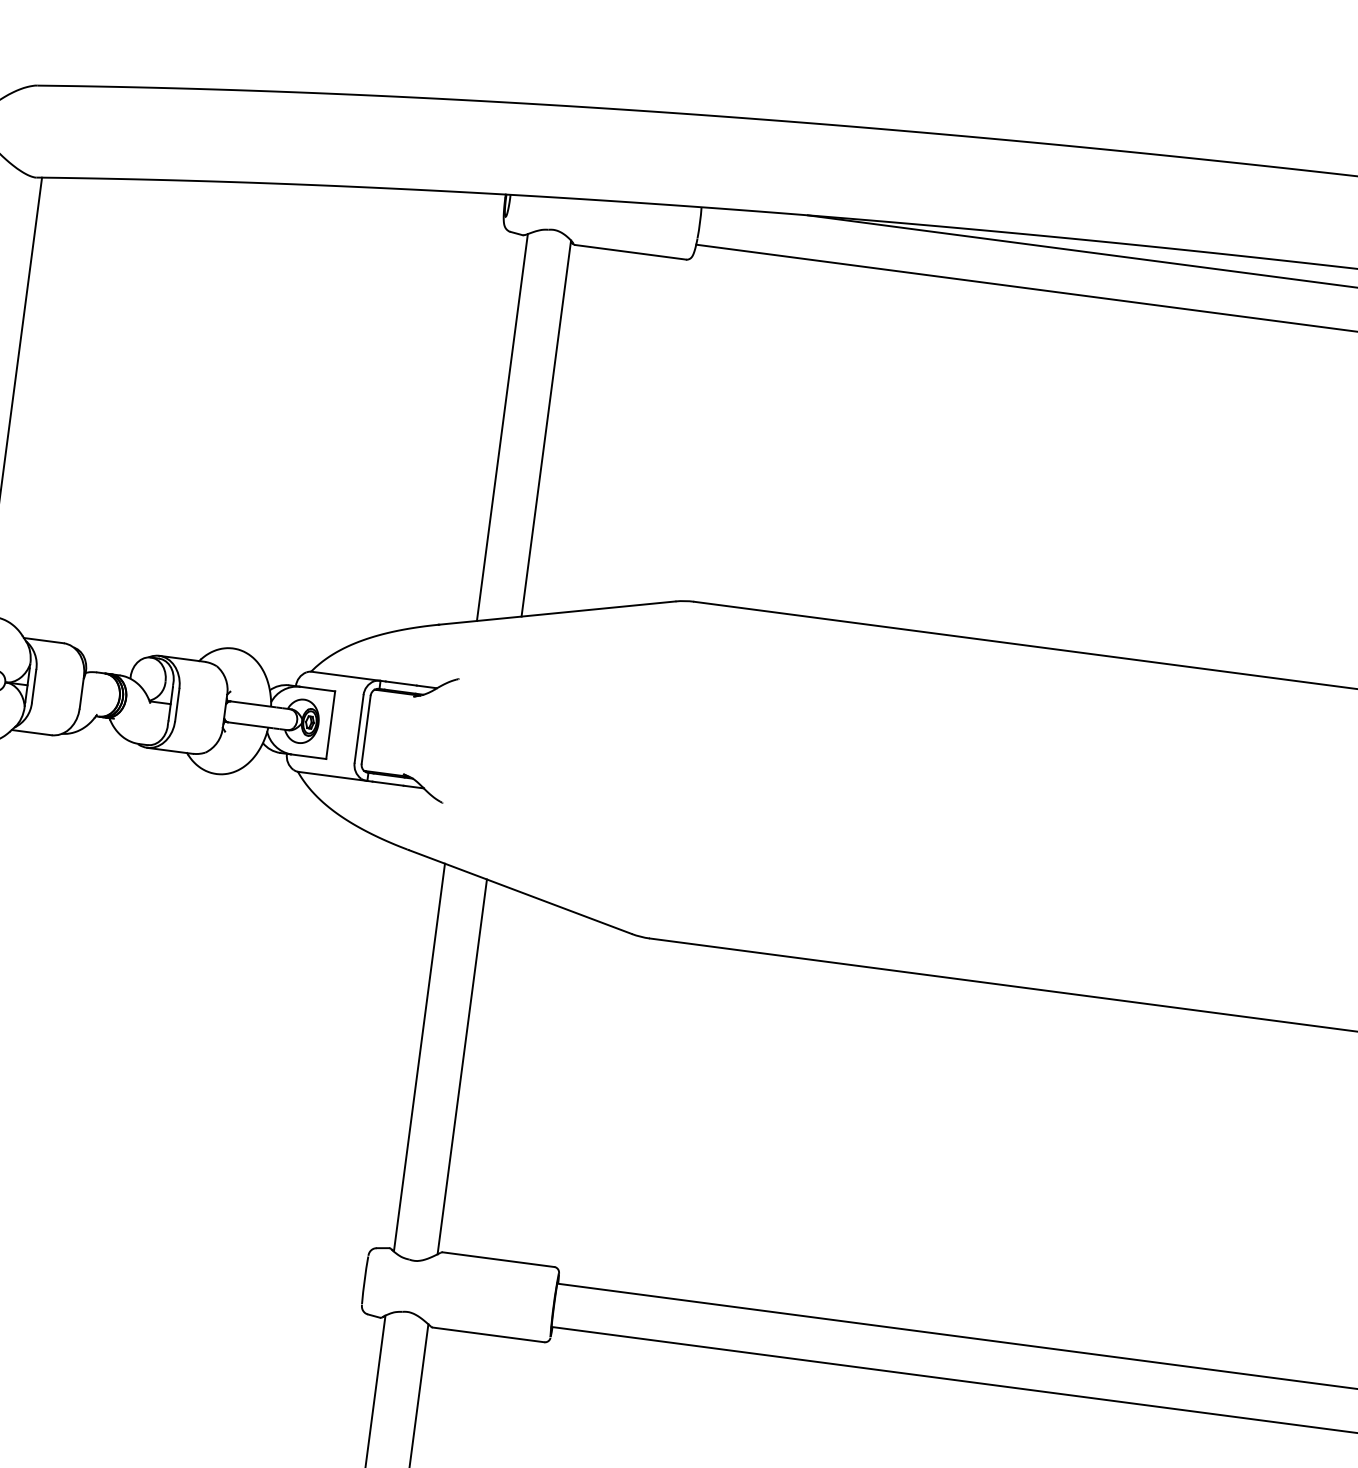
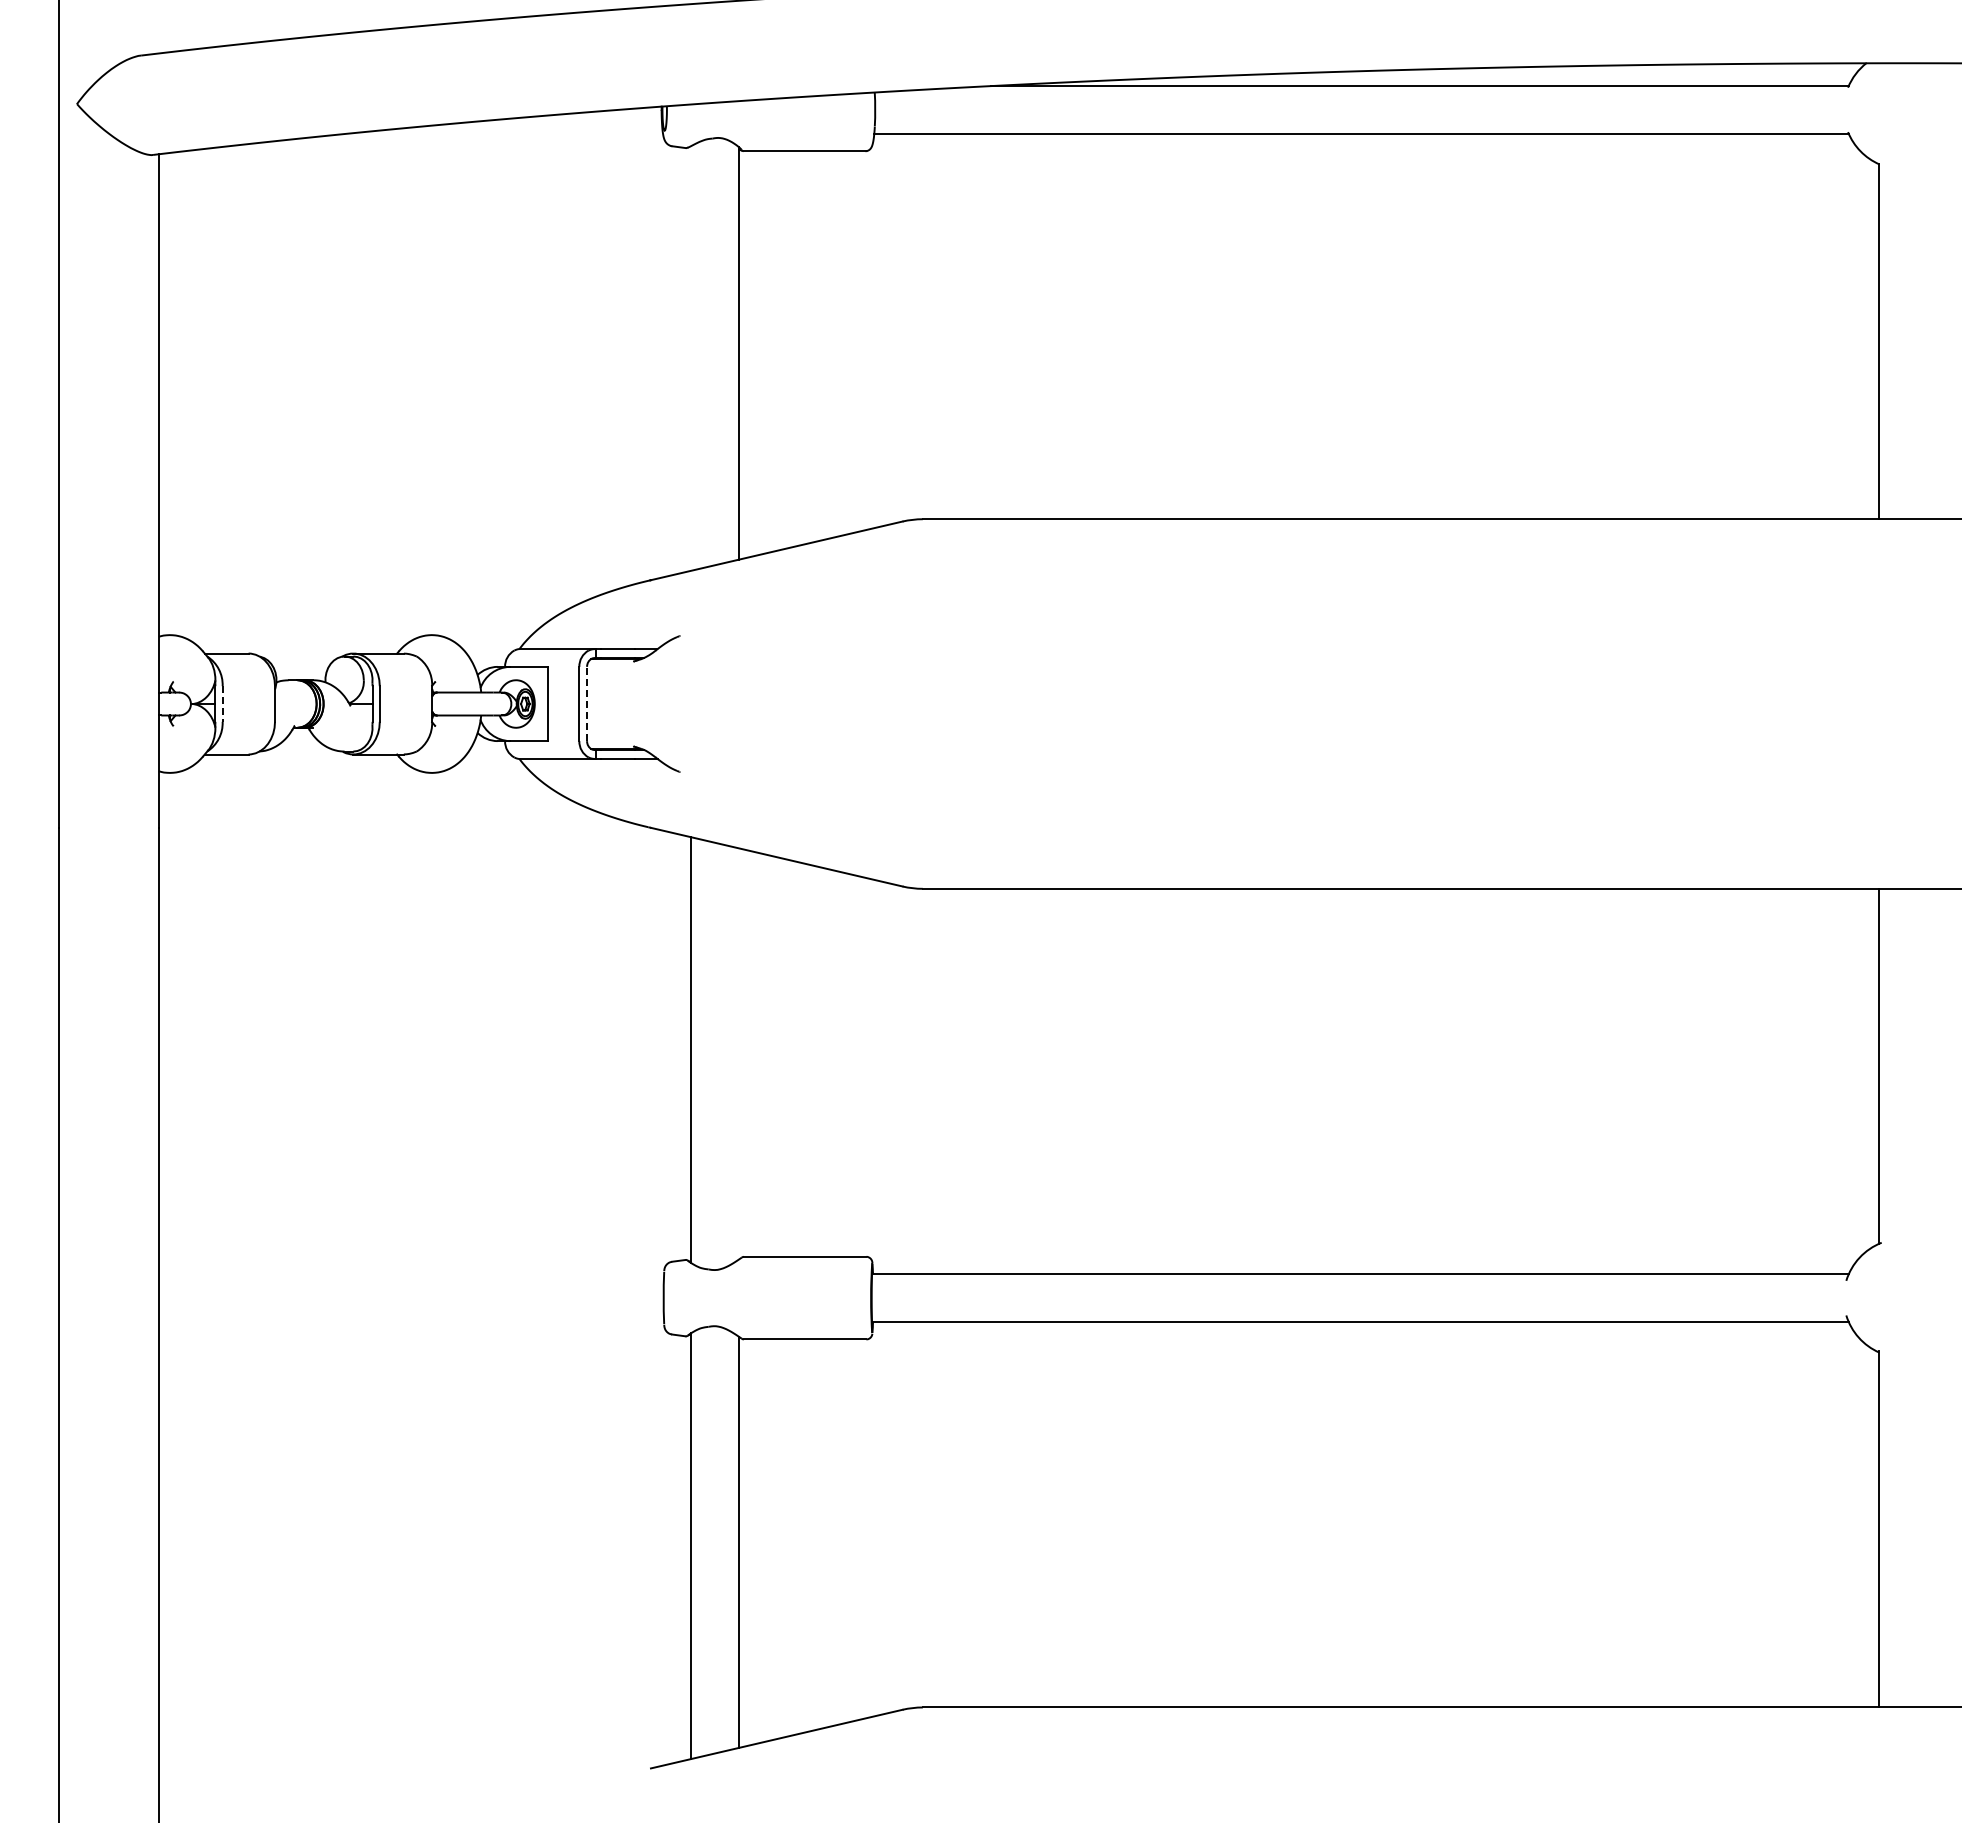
line: (502, 427) -> (691, 358), removed
line: (33, 686) -> (222, 704), solid -> dashed
line: (366, 729) -> (587, 703), solid -> dashed
line: (462, 1066) -> (738, 1053), removed

